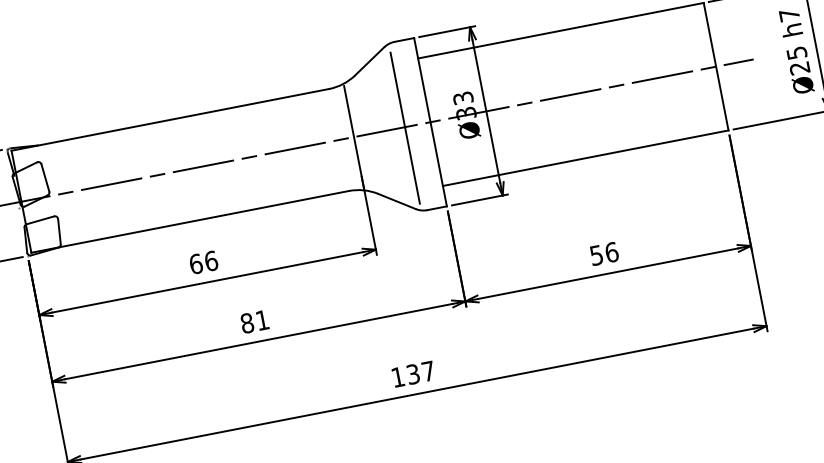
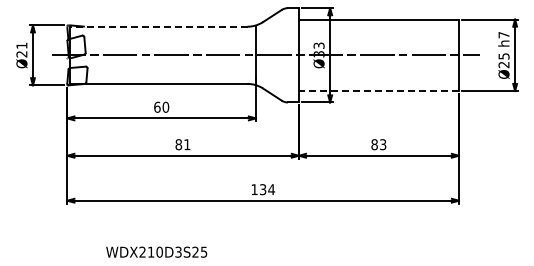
line: (170, 119) -> (158, 26), solid -> dashed
line: (404, 127) -> (284, 55), removed
line: (585, 159) -> (378, 91), solid -> dashed
text: (603, 253) -> (378, 144), 56 -> 83
text: (210, 259) -> (165, 106), 66 -> 60
text: (428, 371) -> (271, 189), 137 -> 134

